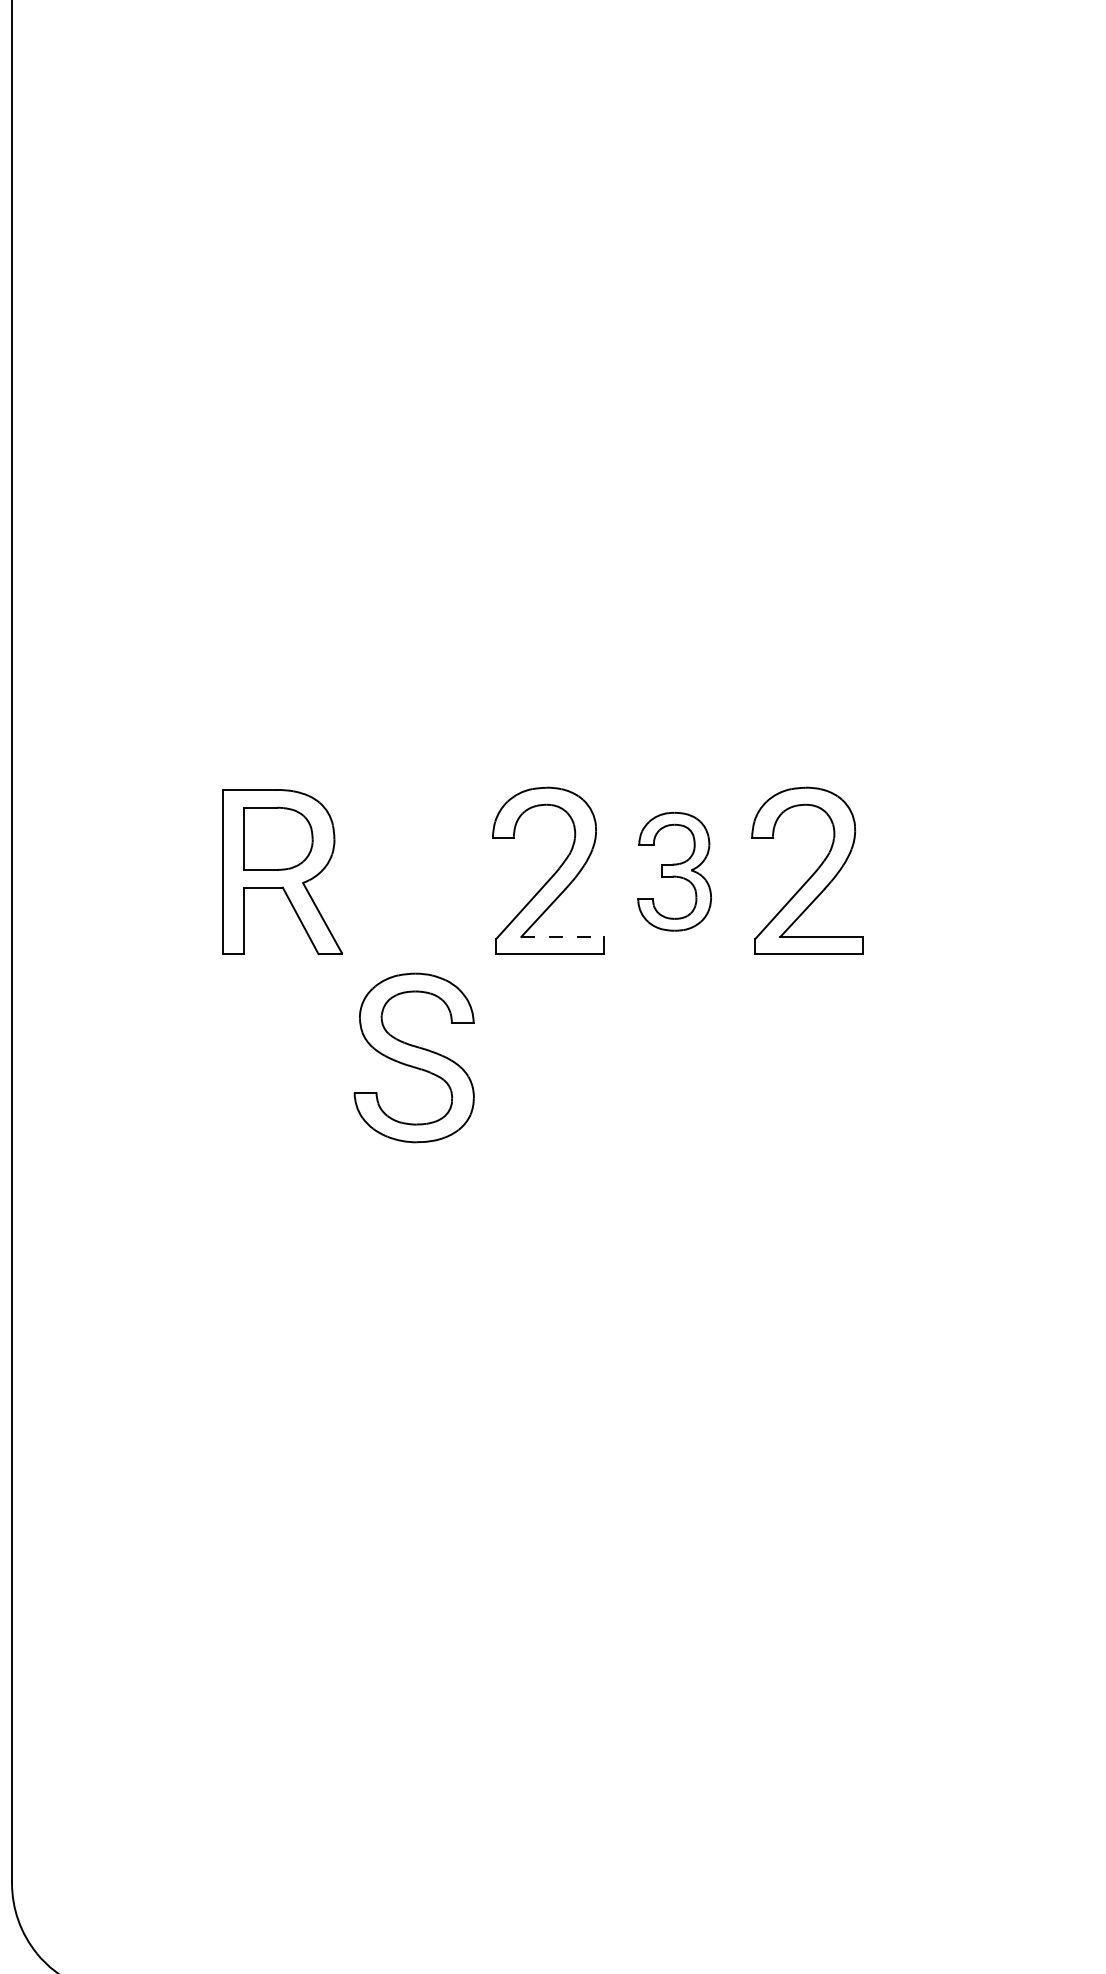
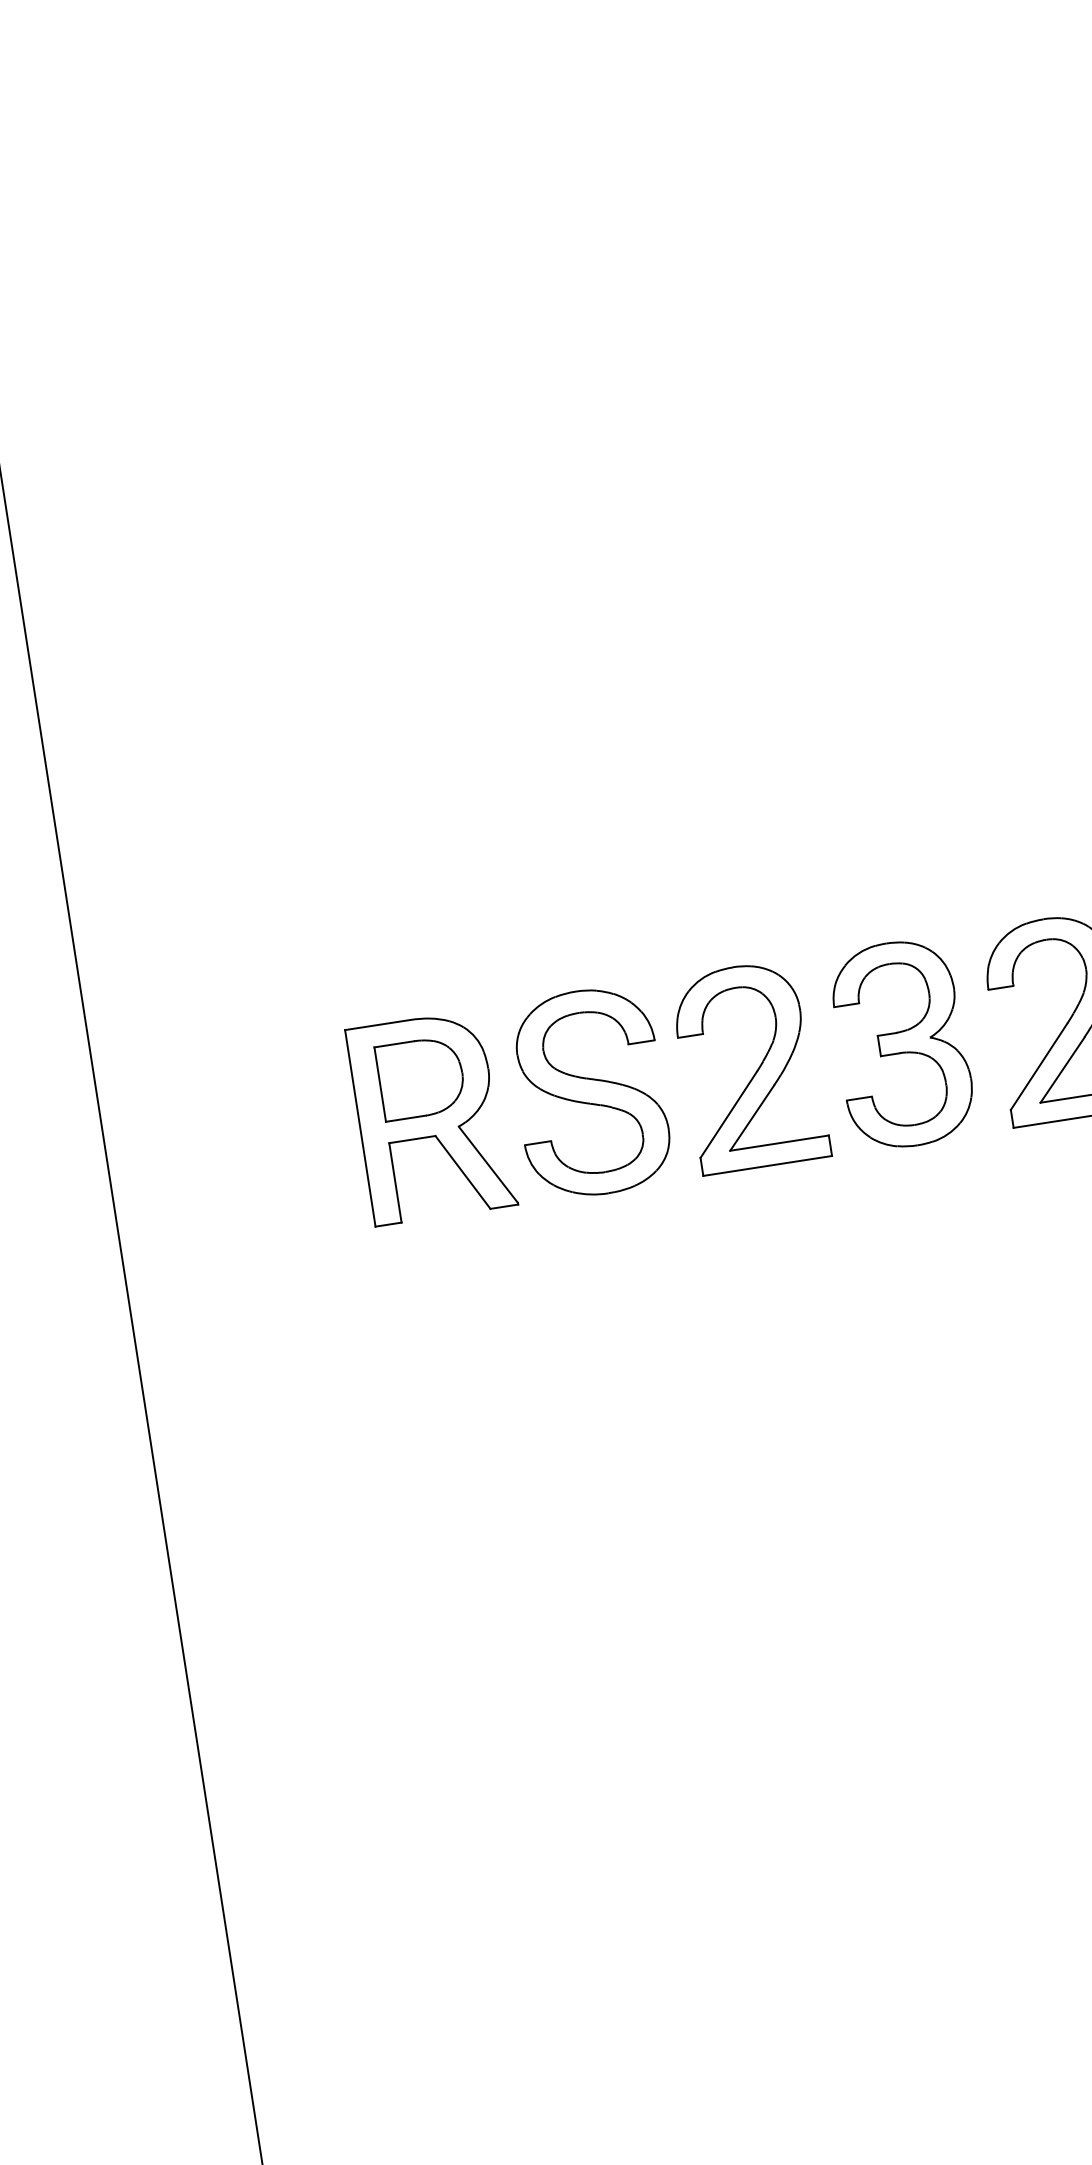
part: (674, 871) -> (901, 1043), size x1.43
line: (563, 936) -> (780, 1142), dashed -> solid
part: (413, 1057) -> (588, 1092), moved

